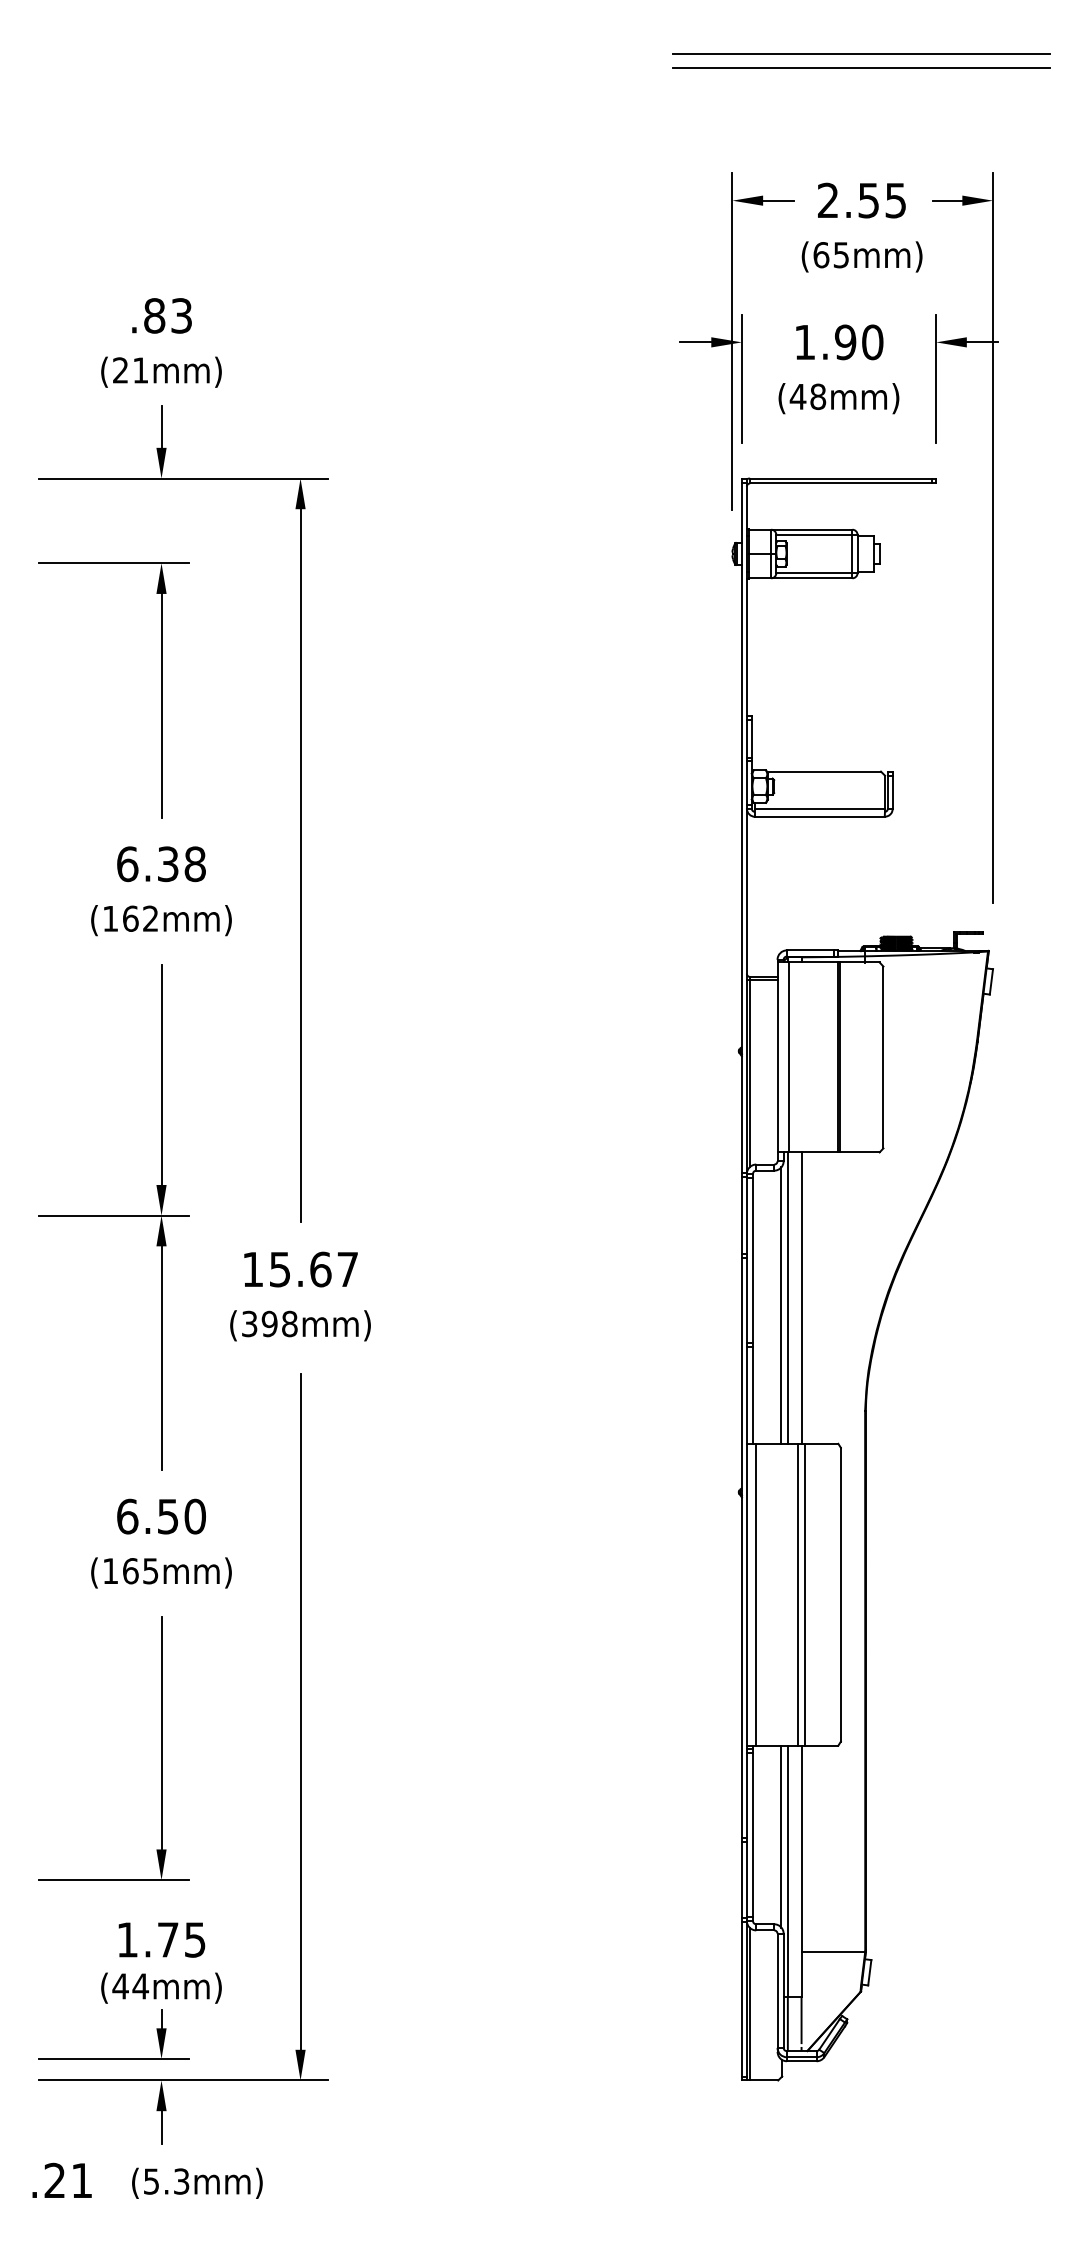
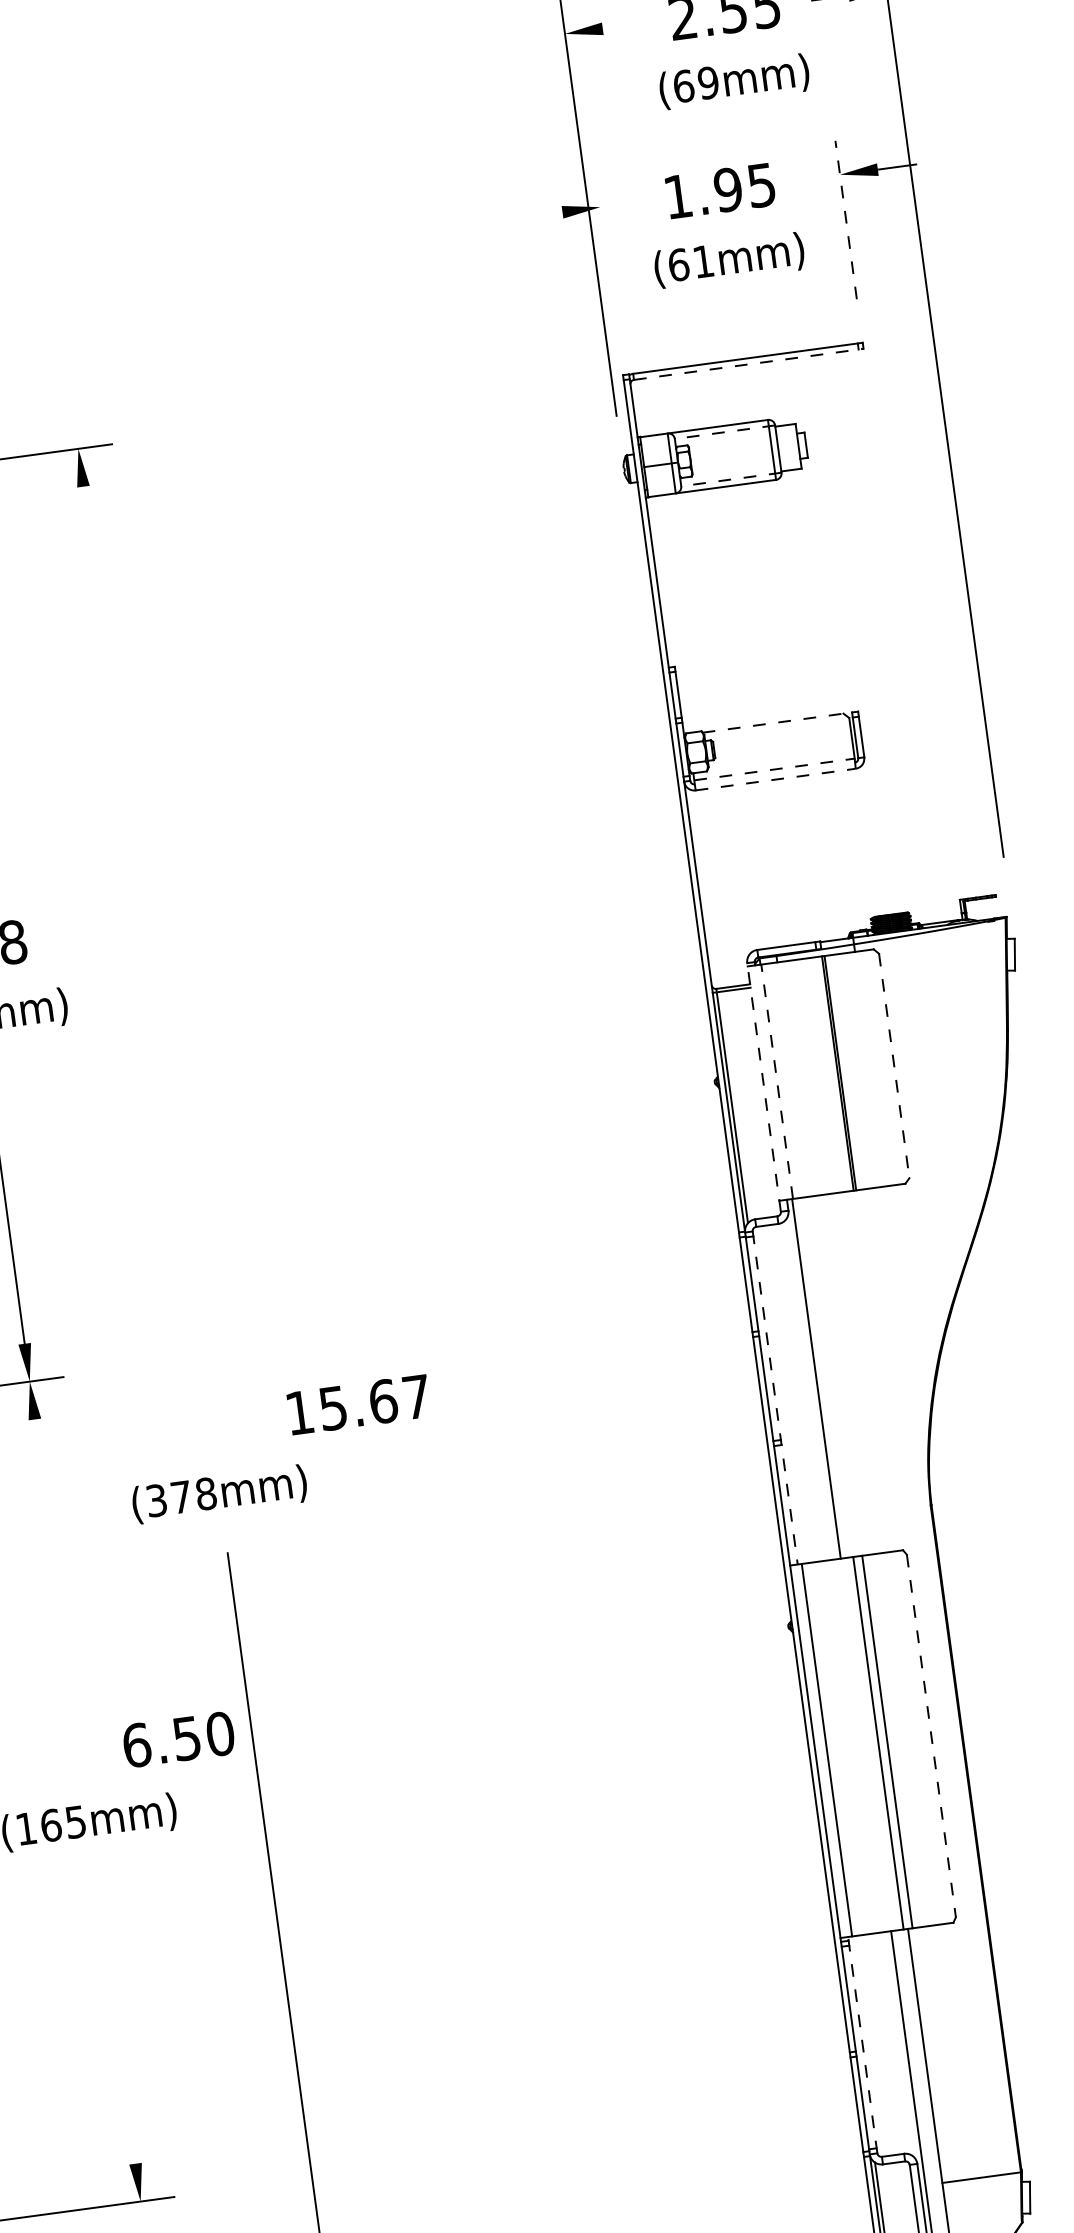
line: (778, 200) -> (621, 26), removed
text: (841, 254) -> (708, 82), (65mm) -> (69mm)
line: (695, 342) -> (543, 215), removed
text: (872, 342) -> (761, 185), 1.90 -> 1.95
line: (741, 378) -> (605, 251), removed
line: (936, 378) -> (846, 219), solid -> dashed
text: (807, 396) -> (690, 263), (48mm) -> (61mm)
line: (843, 483) -> (749, 364), solid -> dashed
line: (816, 534) -> (724, 431), solid -> dashed
line: (816, 573) -> (730, 479), solid -> dashed
line: (824, 771) -> (773, 722), solid -> dashed
line: (820, 808) -> (775, 769), solid -> dashed
line: (819, 816) -> (775, 779), solid -> dashed
line: (300, 865) -> (142, 926), removed
line: (788, 1057) -> (777, 1081), solid -> dashed
line: (883, 1057) -> (894, 1066), solid -> dashed
line: (777, 1060) -> (764, 1087), solid -> dashed
text: (300, 1269) -> (358, 1404), moved
line: (801, 1297) -> (833, 1375), removed
line: (781, 1305) -> (809, 1389), removed
line: (753, 1308) -> (775, 1397), solid -> dashed
text: (269, 1323) -> (181, 1496), (398mm) -> (378mm)
line: (161, 1358) -> (53, 1557), removed
text: (161, 1516) -> (178, 1739), moved
line: (840, 1594) -> (930, 1735), solid -> dashed
line: (161, 1733) -> (116, 2020), removed
line: (753, 1833) -> (863, 2045), solid -> dashed
line: (781, 1836) -> (898, 2044), removed

